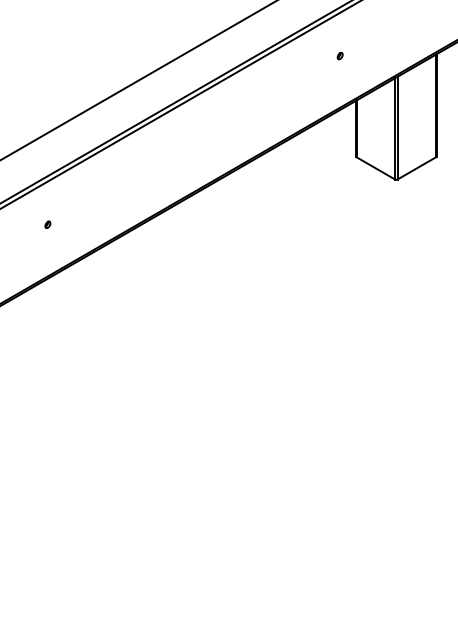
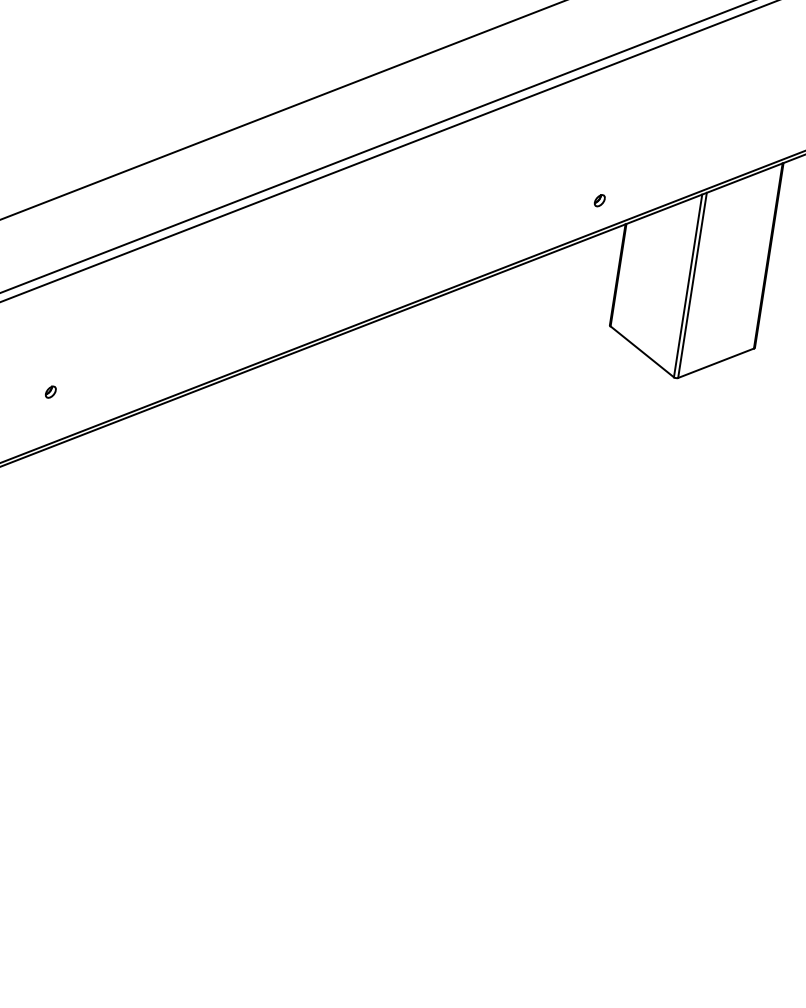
part: (339, 56) -> (598, 201), moved
part: (47, 224) -> (50, 391), moved

